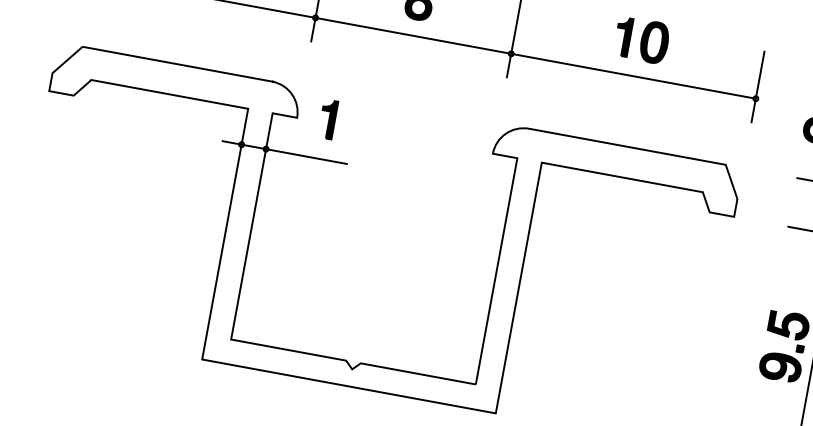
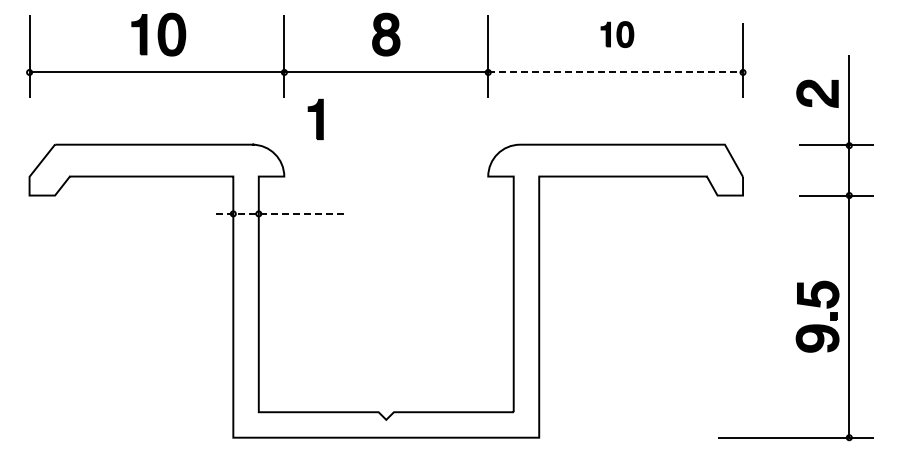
part: (642, 40) -> (617, 34), size x0.6
line: (634, 76) -> (616, 72), solid -> dashed
part: (327, 119) -> (315, 119), moved
line: (285, 152) -> (278, 213), solid -> dashed

